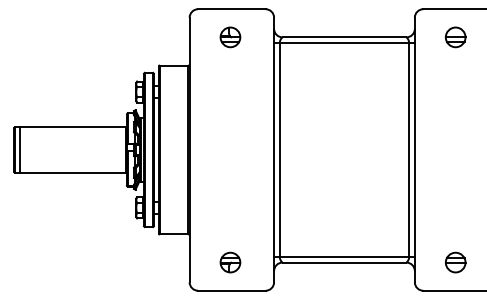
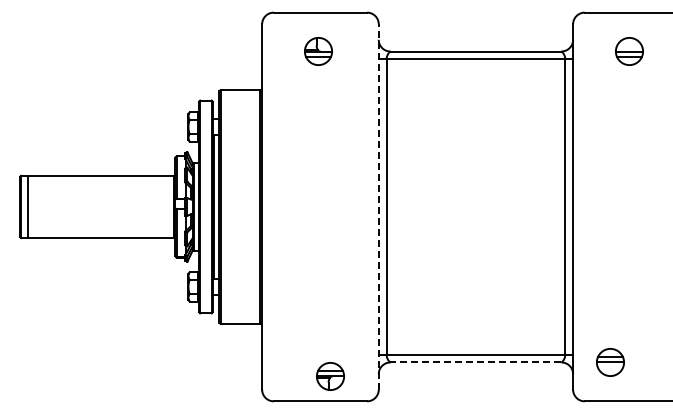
line: (273, 149) -> (378, 206), solid -> dashed
part: (230, 262) -> (330, 376), moved
line: (344, 262) -> (475, 362), solid -> dashed
part: (455, 262) -> (610, 362), moved

